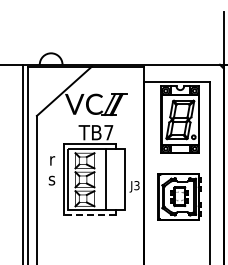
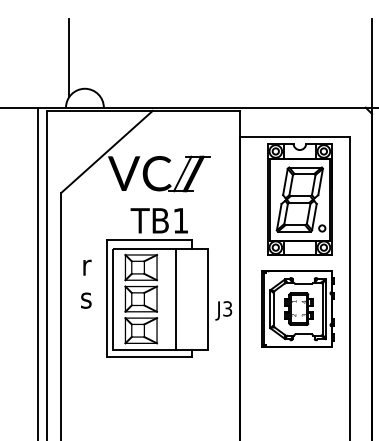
line: (41, 34) -> (68, 57), added
text: (108, 132) -> (180, 220), TB7 -> TB1
part: (179, 196) -> (298, 308), moved
line: (90, 214) -> (150, 356), dashed -> solid

